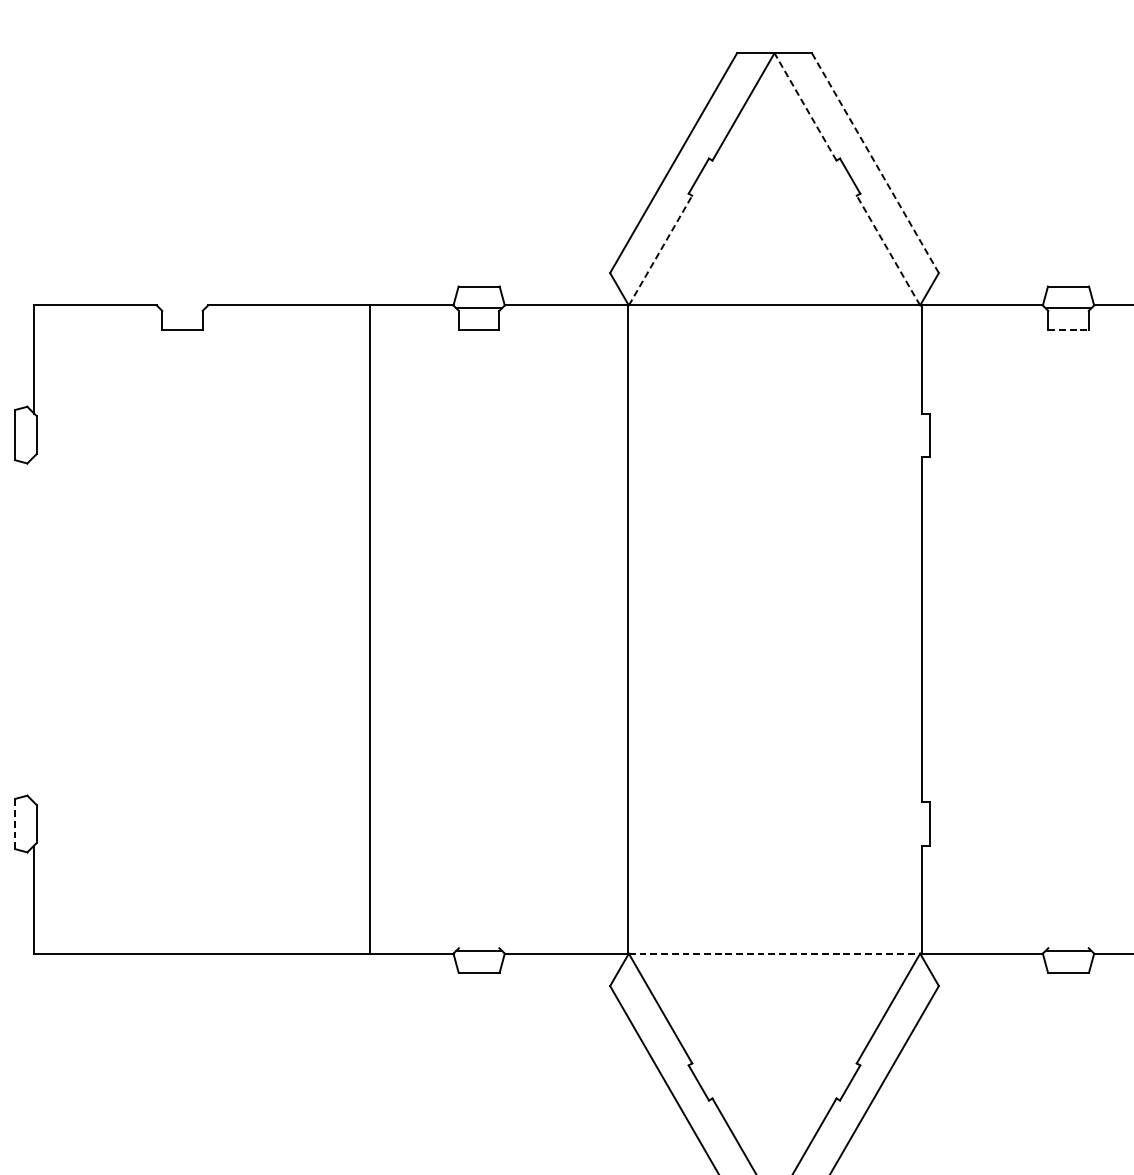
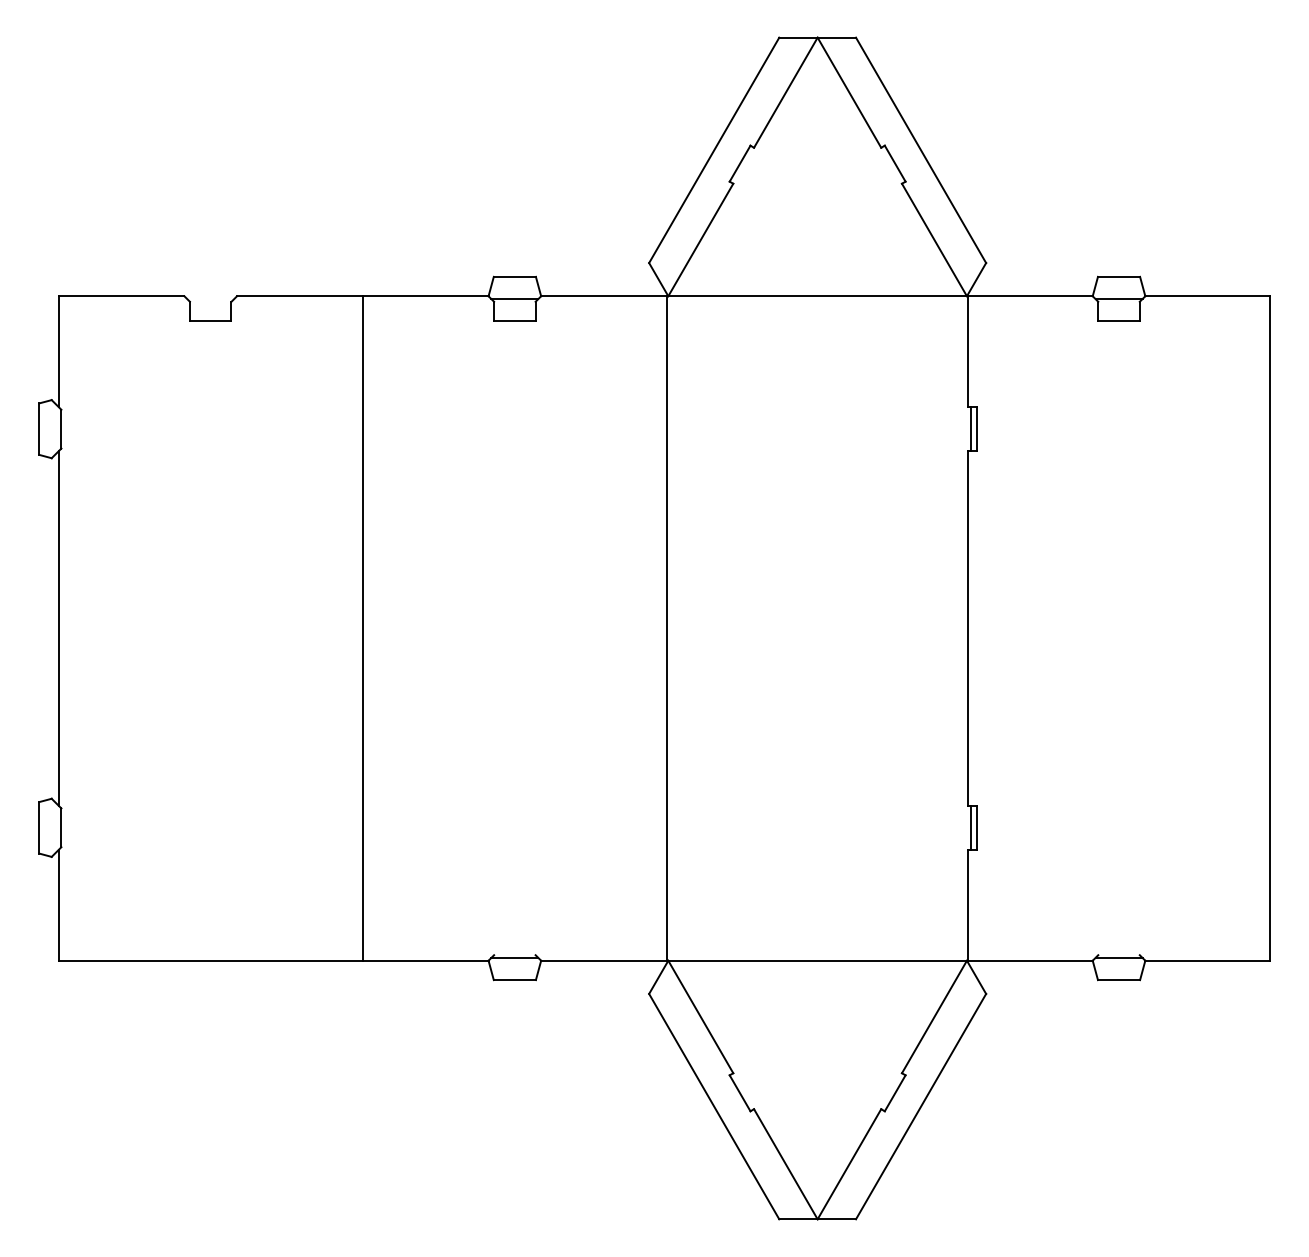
line: (805, 106) -> (849, 92), dashed -> solid
line: (874, 162) -> (920, 149), dashed -> solid
line: (660, 251) -> (700, 240), dashed -> solid
line: (888, 251) -> (934, 240), dashed -> solid
line: (1068, 330) -> (1119, 321), dashed -> solid
line: (924, 435) -> (971, 429), added
line: (33, 629) -> (58, 628), added
line: (369, 629) -> (362, 628), moved
line: (15, 823) -> (39, 827), dashed -> solid
line: (924, 823) -> (971, 827), added
line: (775, 953) -> (818, 960), dashed -> solid

